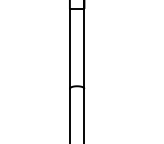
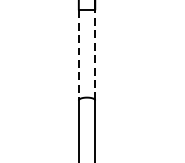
line: (69, 48) -> (78, 54), solid -> dashed
line: (84, 48) -> (95, 54), solid -> dashed

